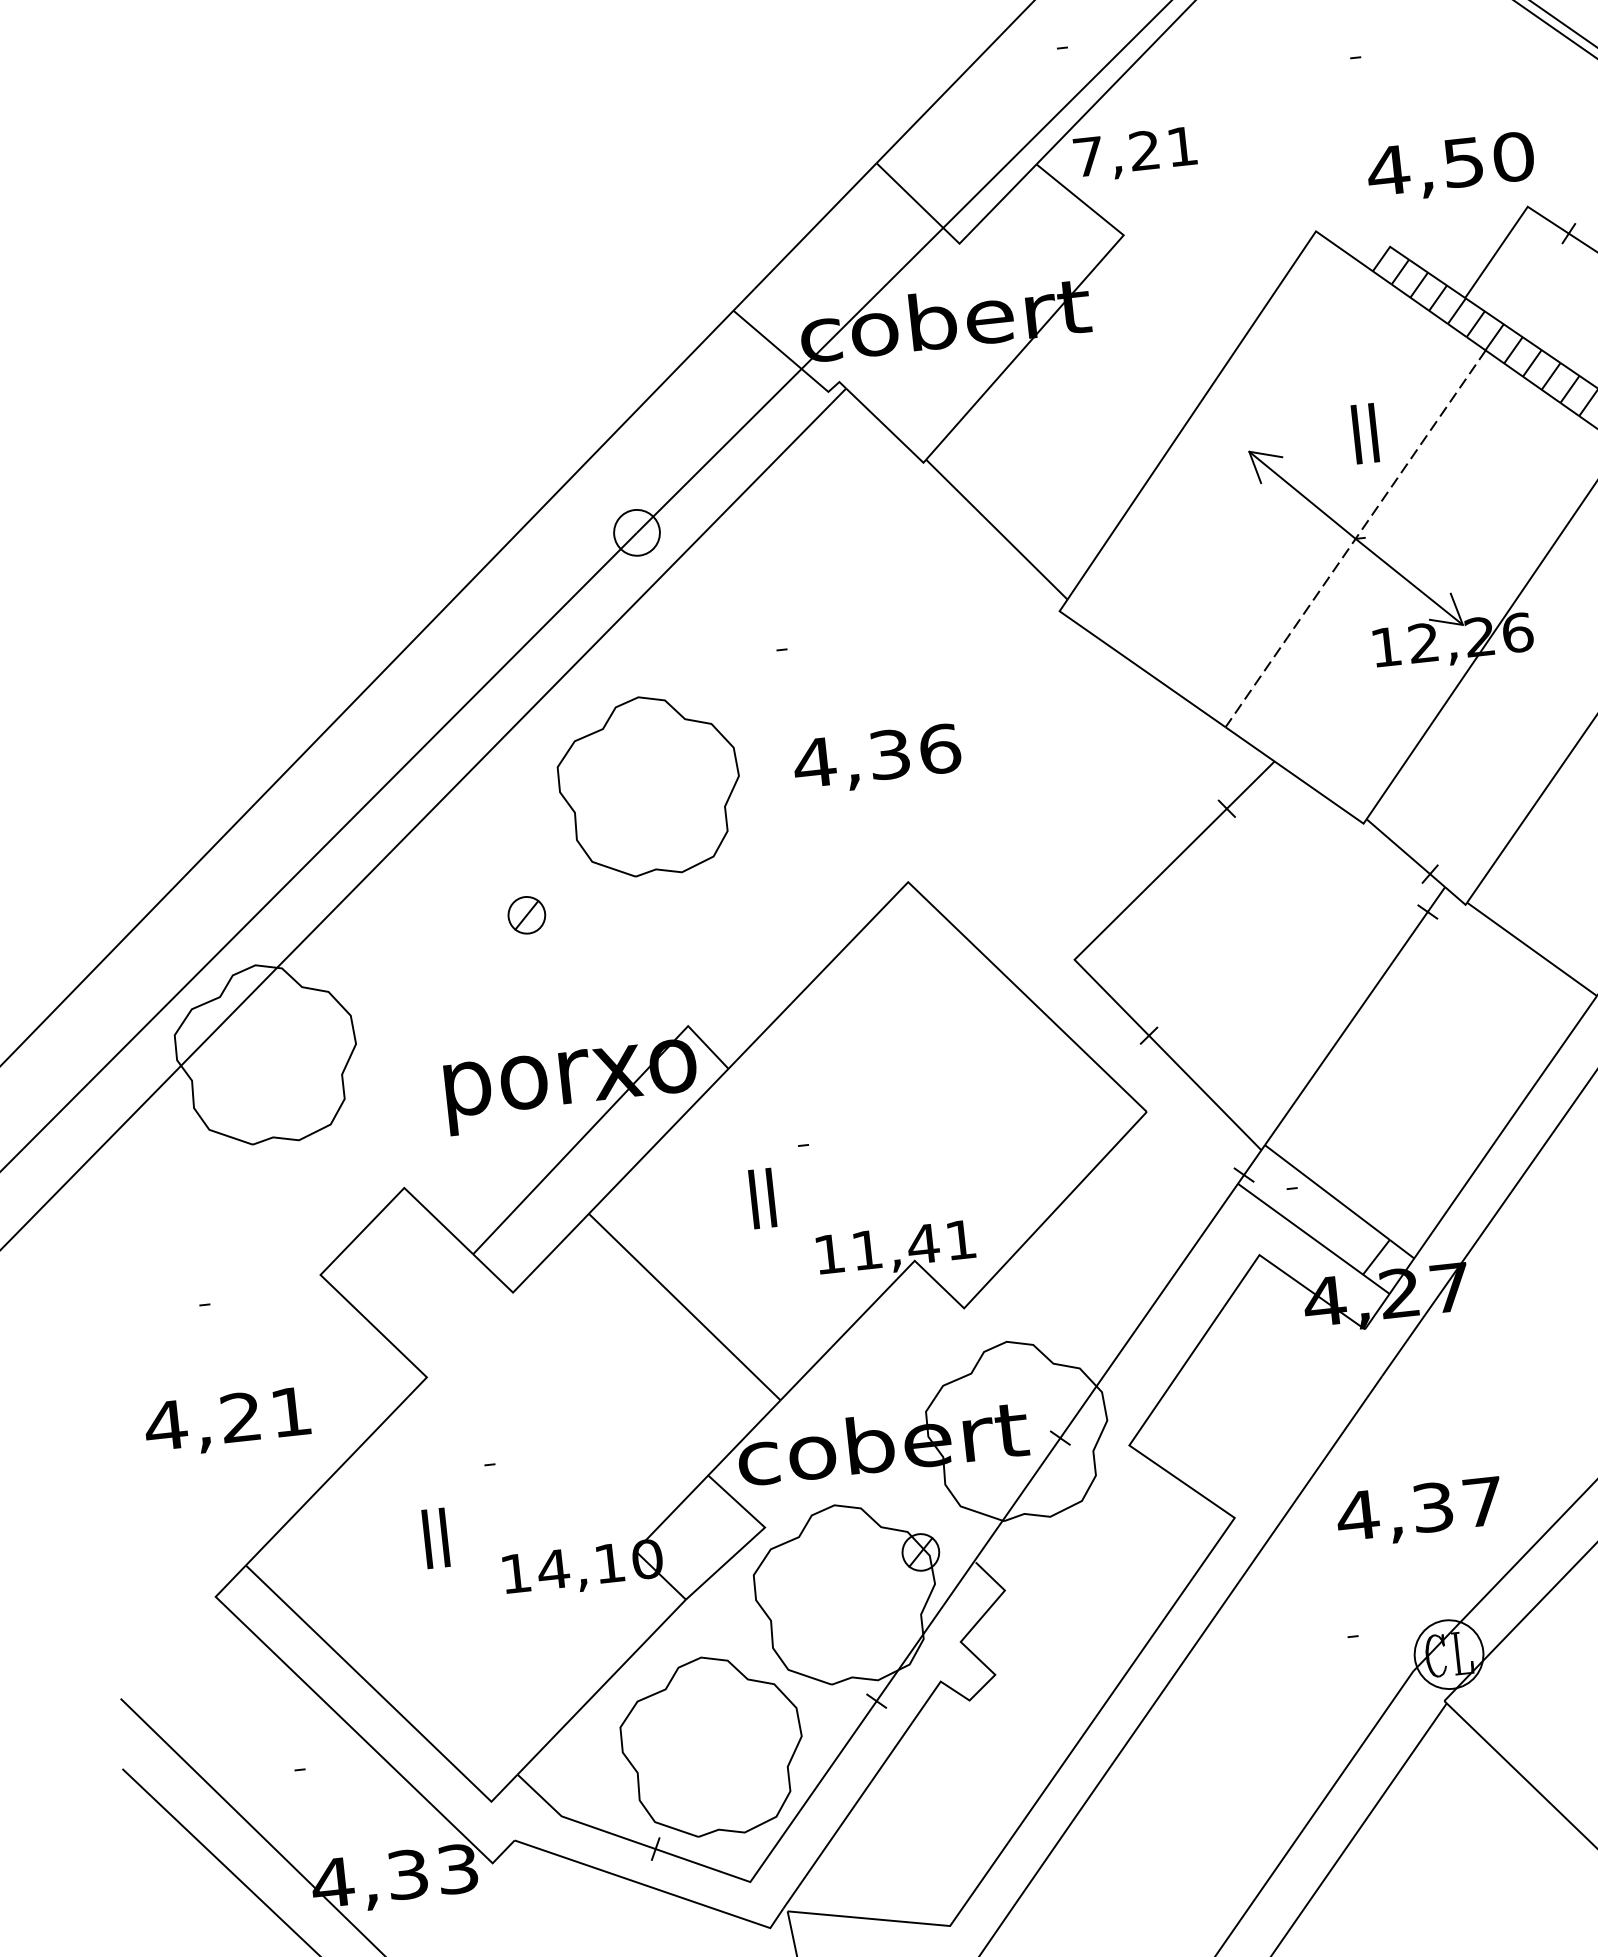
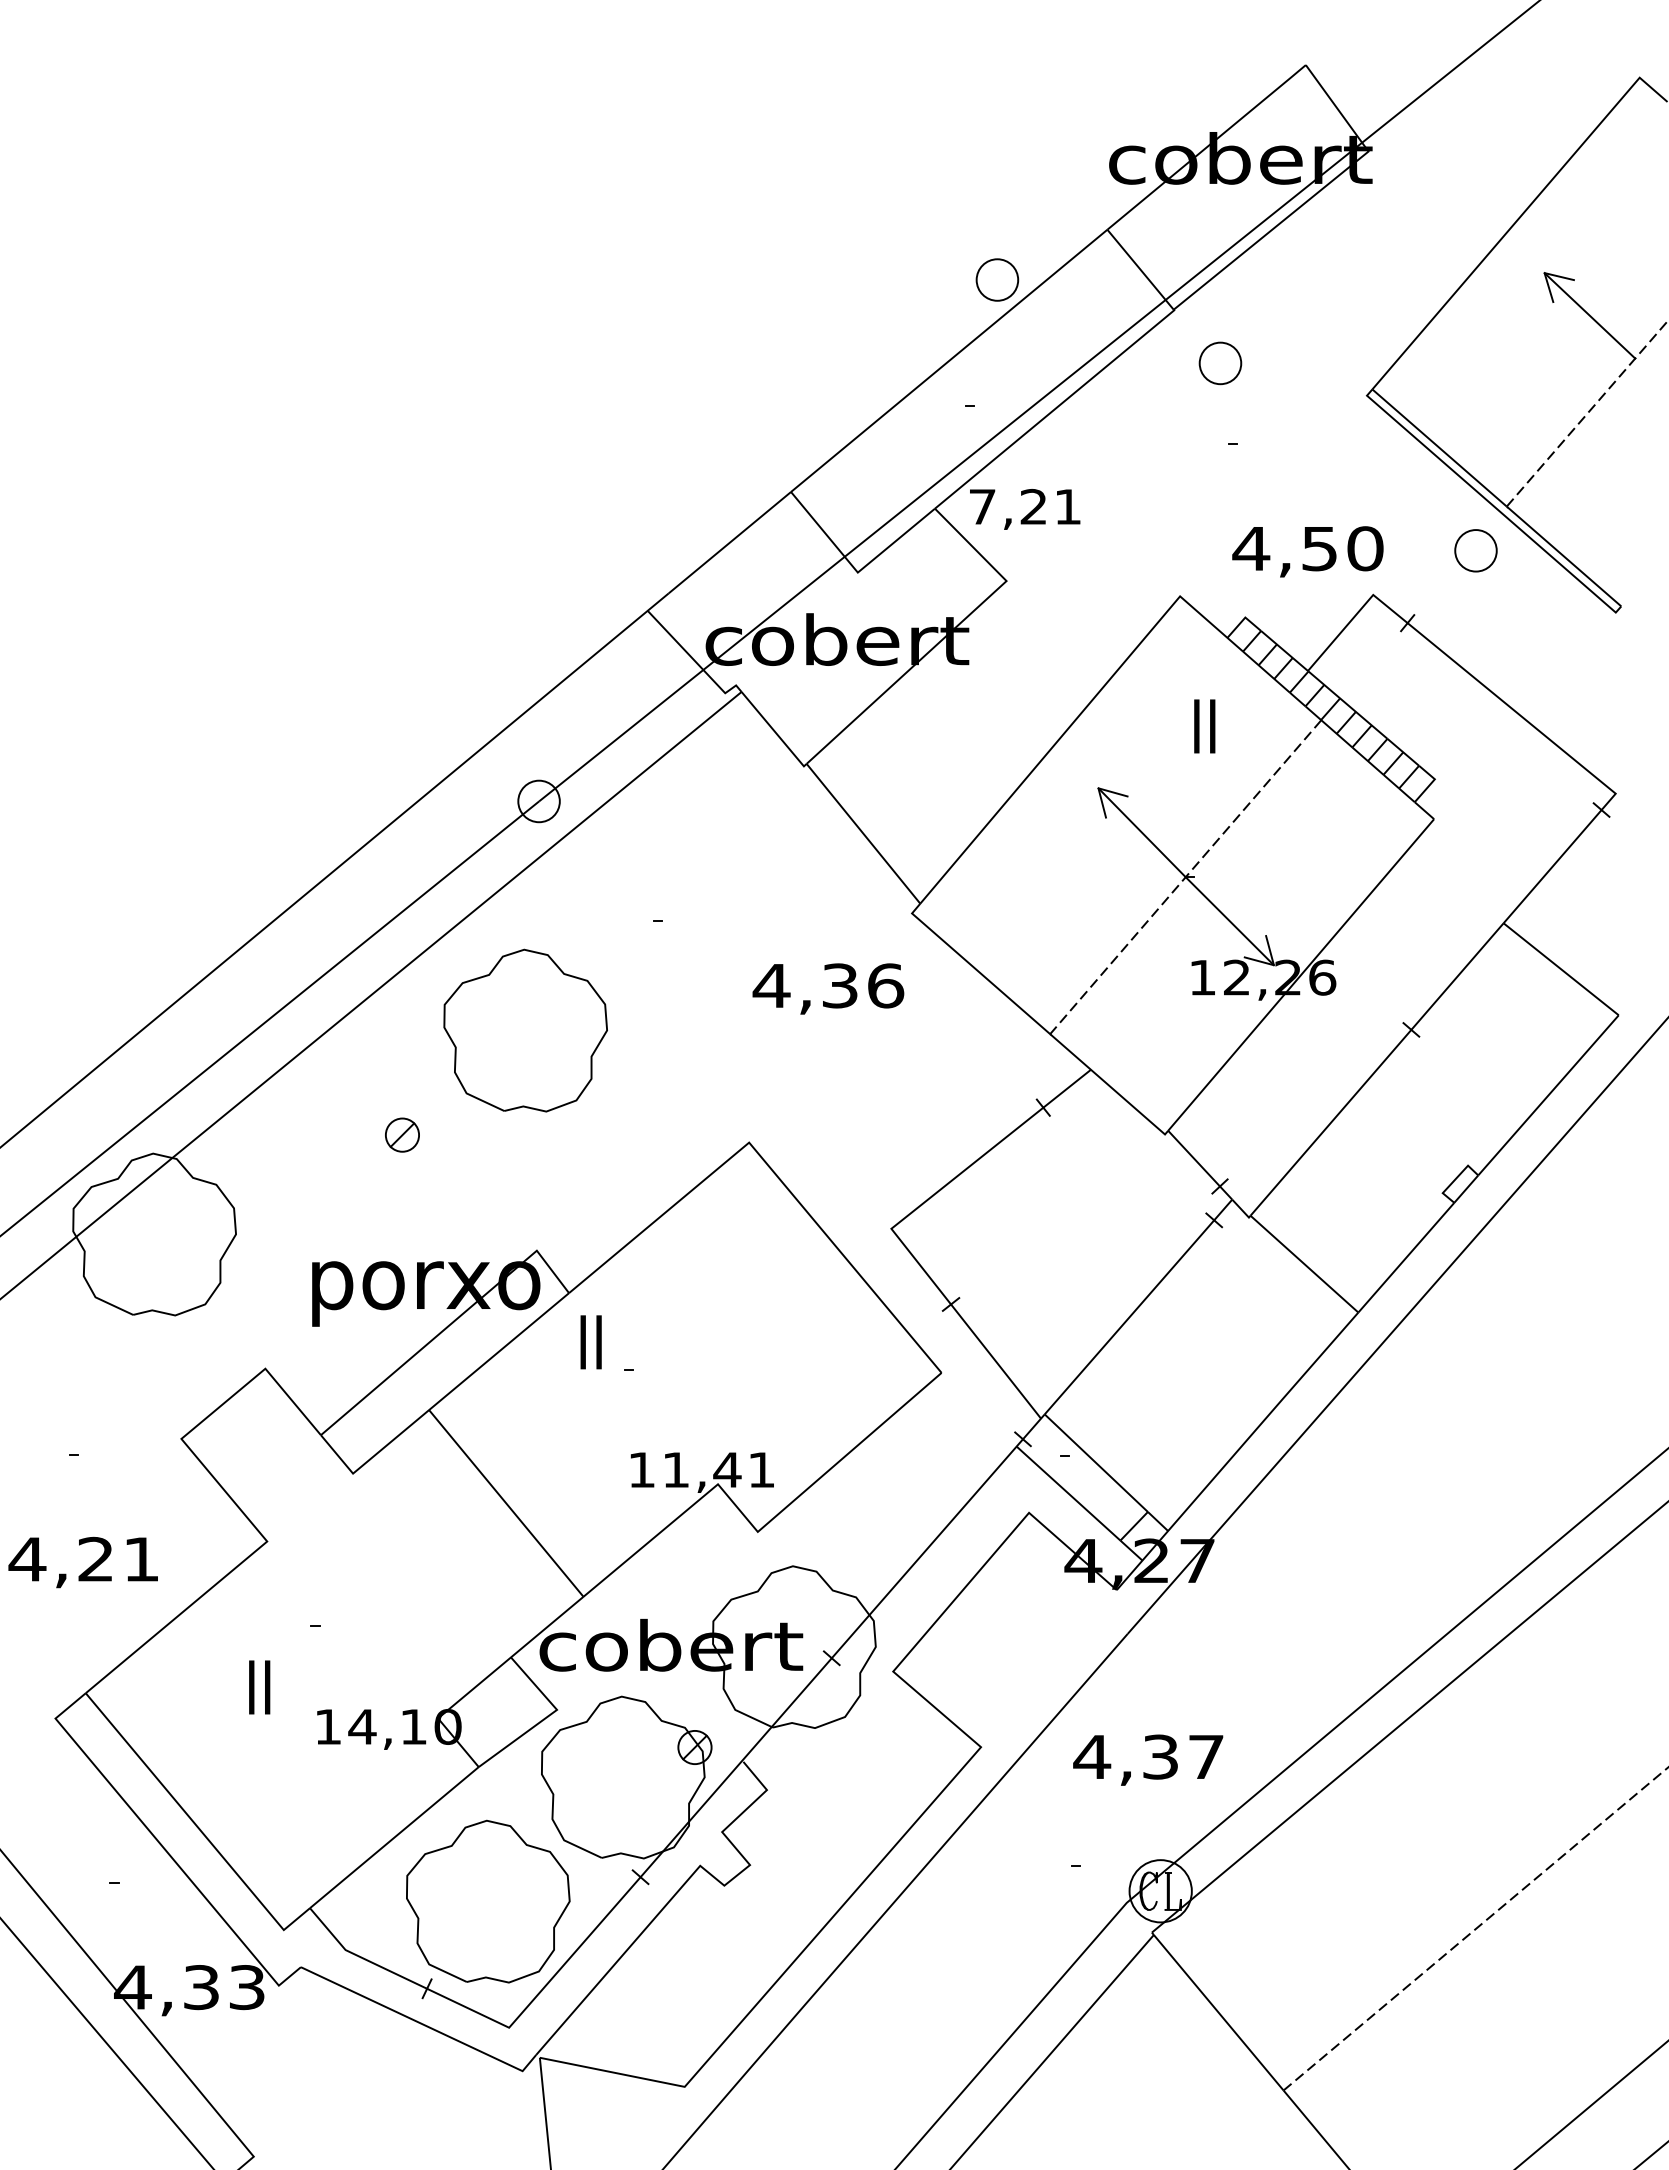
text: (1365, 433) -> (1204, 726), moved
text: (877, 758) -> (828, 988), moved
text: (762, 1198) -> (590, 1342), moved

